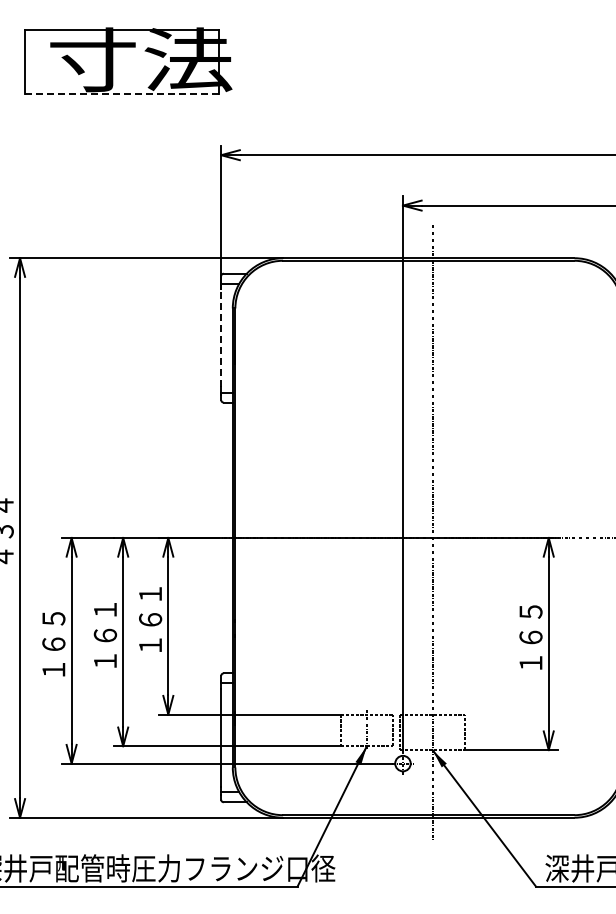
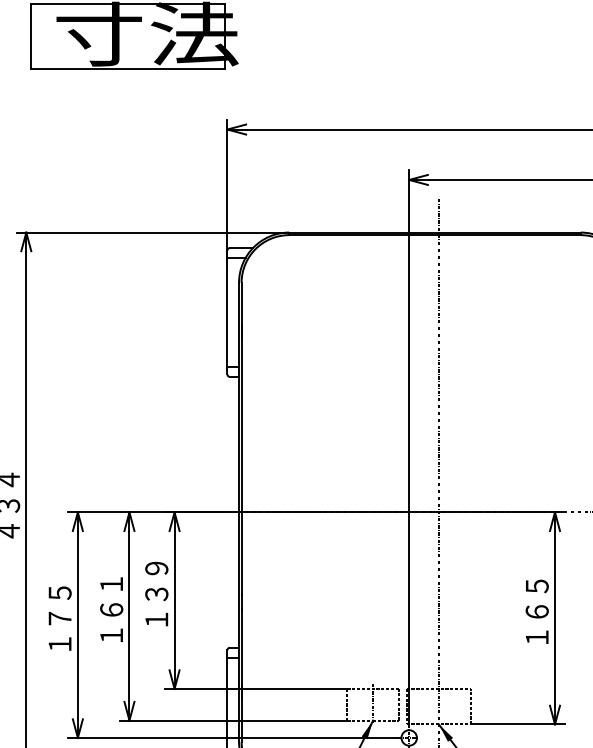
line: (121, 94) -> (127, 68), dashed -> solid
line: (221, 338) -> (227, 312), dashed -> solid
text: (150, 606) -> (156, 580), １６１ -> １３９
text: (53, 643) -> (59, 617), １６５ -> １７５

